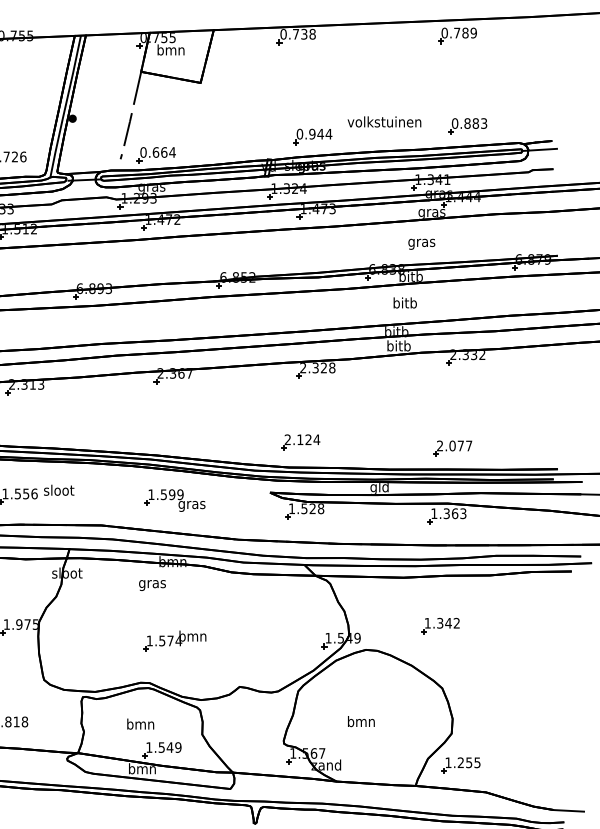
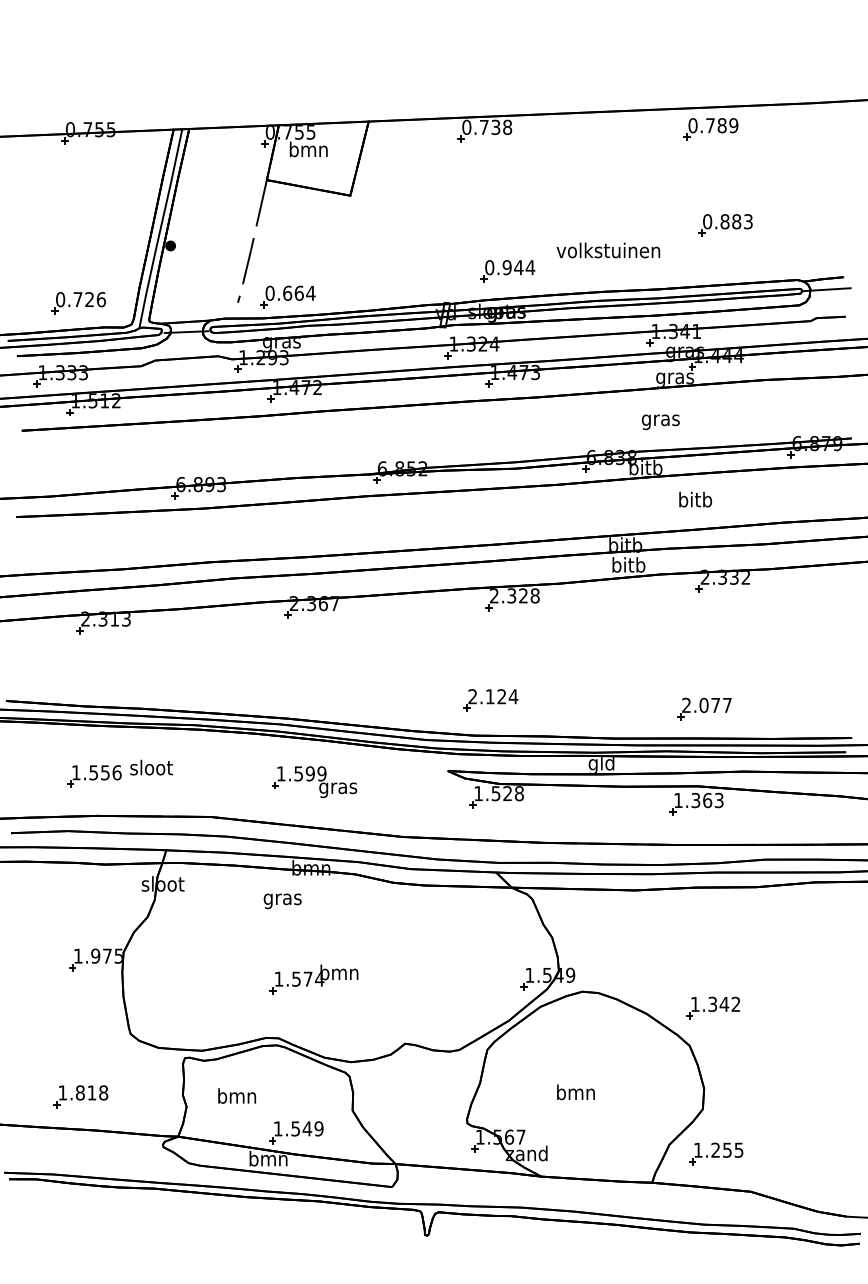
part: (467, 126) -> (725, 225), moved
text: (405, 302) -> (695, 499), moved
part: (440, 625) -> (712, 1007), moved
text: (140, 723) -> (237, 1095), moved

